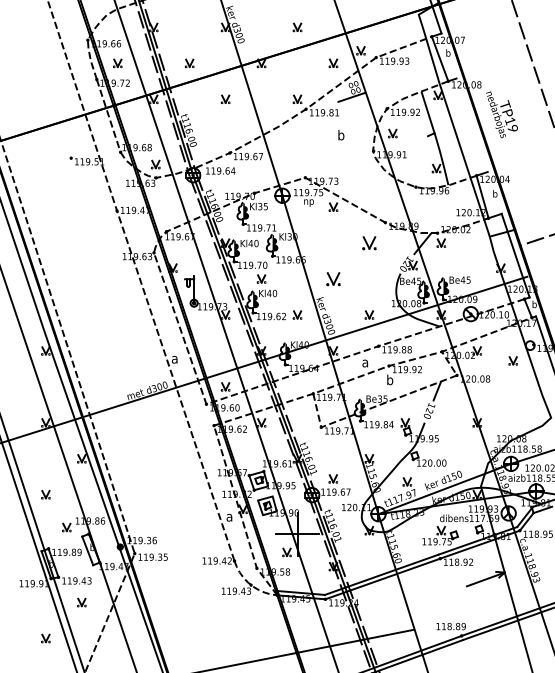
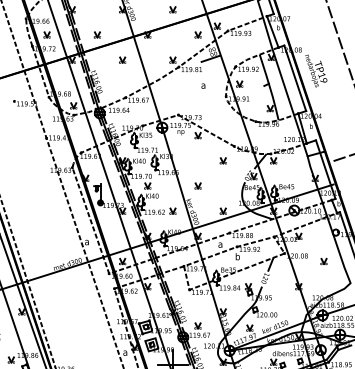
line: (471, 125) -> (294, 78), added
text: (341, 134) -> (203, 84), b -> a
part: (369, 242) -> (223, 160), size x0.62
part: (333, 278) -> (198, 185), size x0.62
part: (512, 360) -> (323, 261), moved

